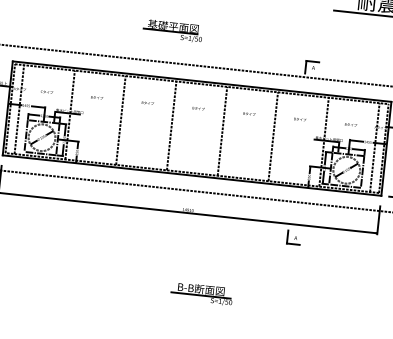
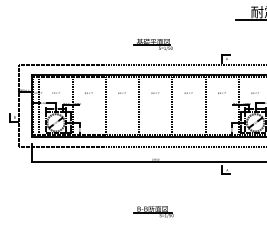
part: (171, 30) -> (152, 44), moved
part: (202, 293) -> (153, 211), moved

